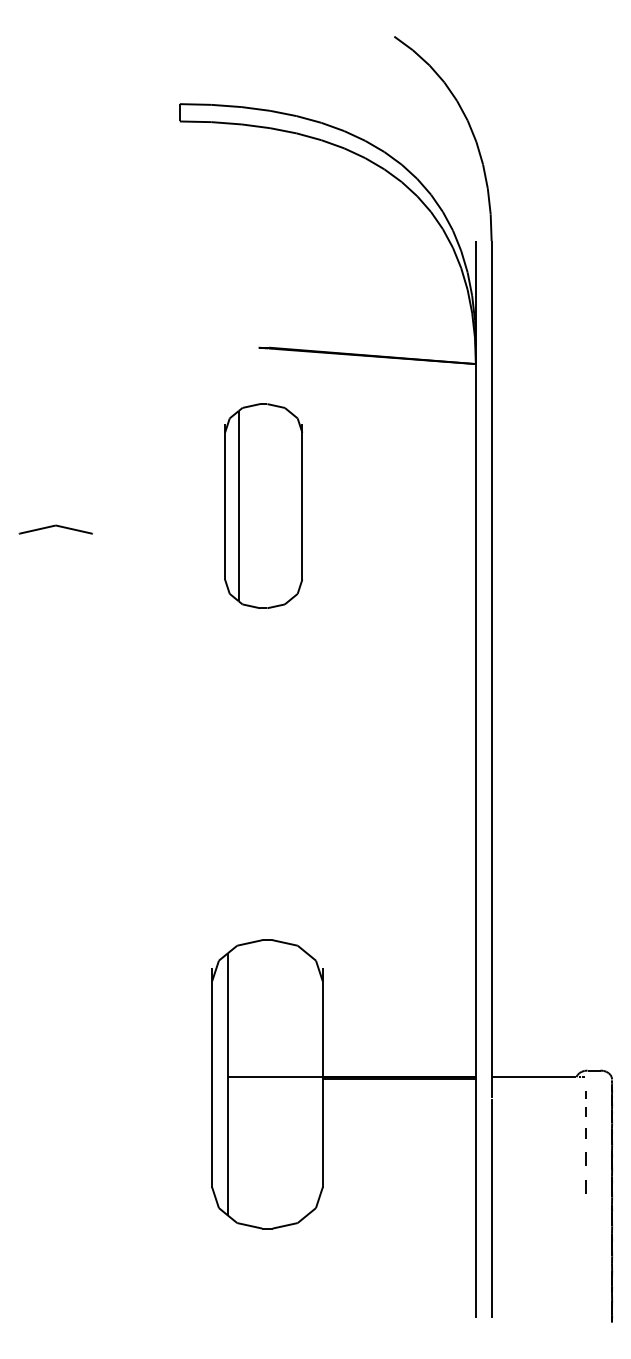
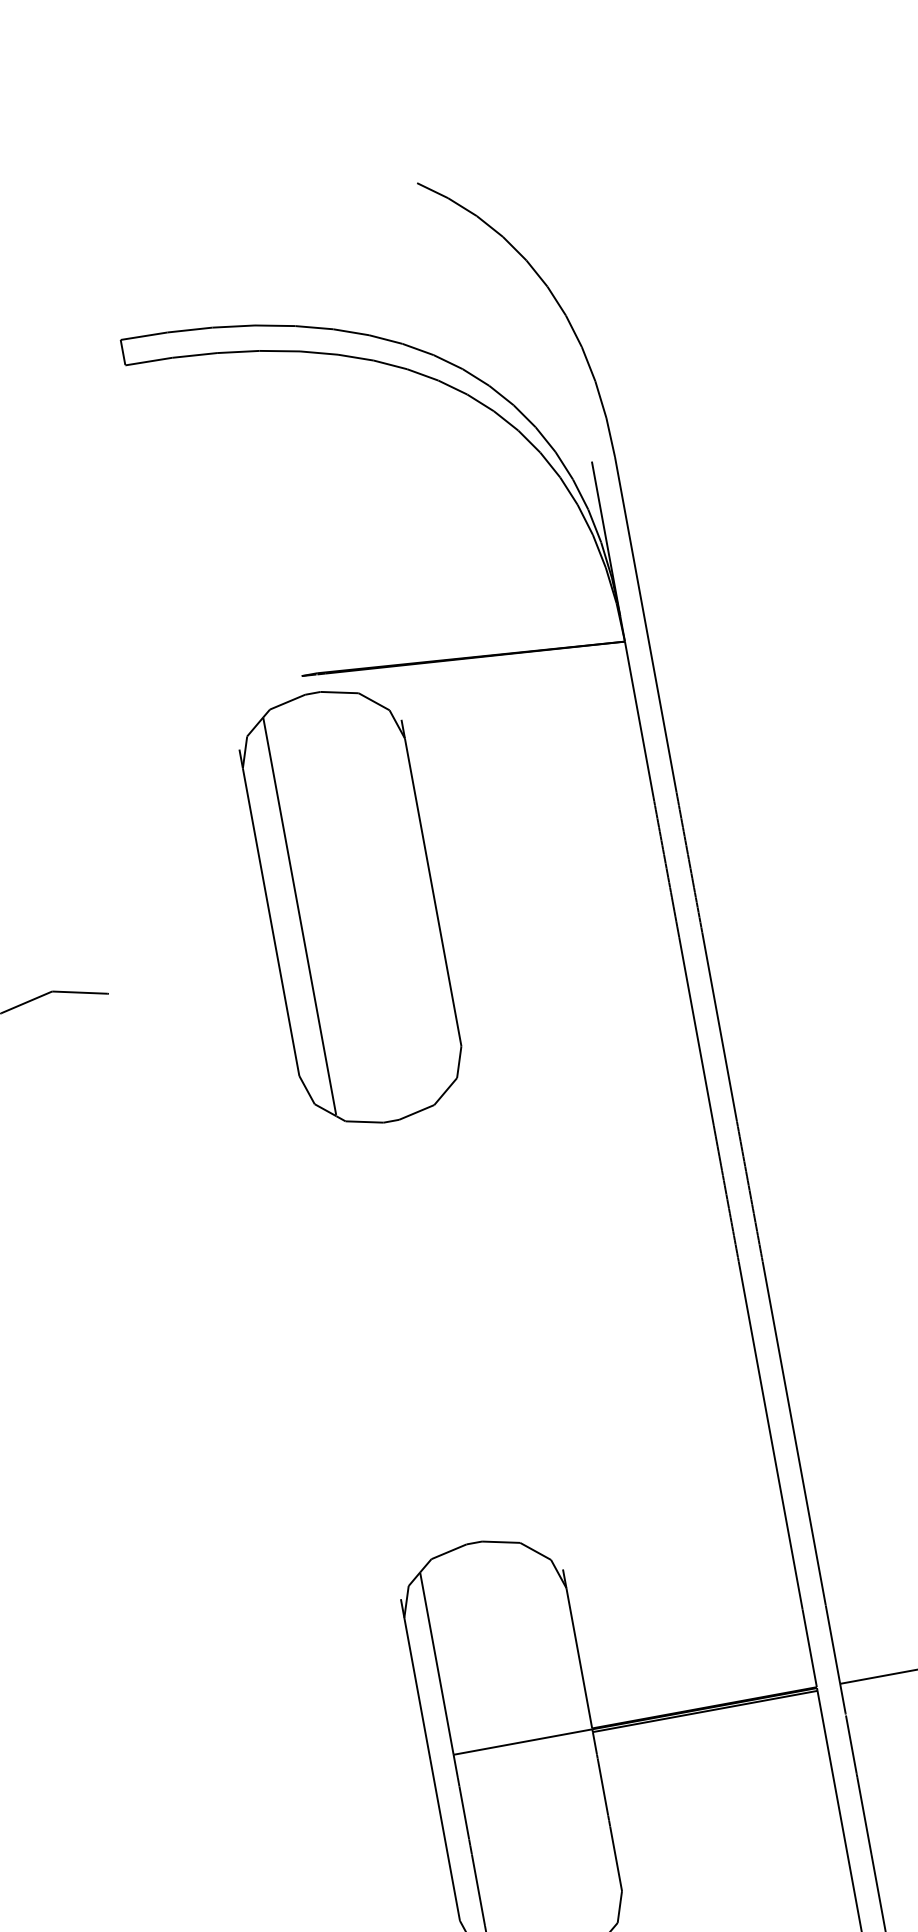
part: (263, 505) -> (351, 906), size x1.43

